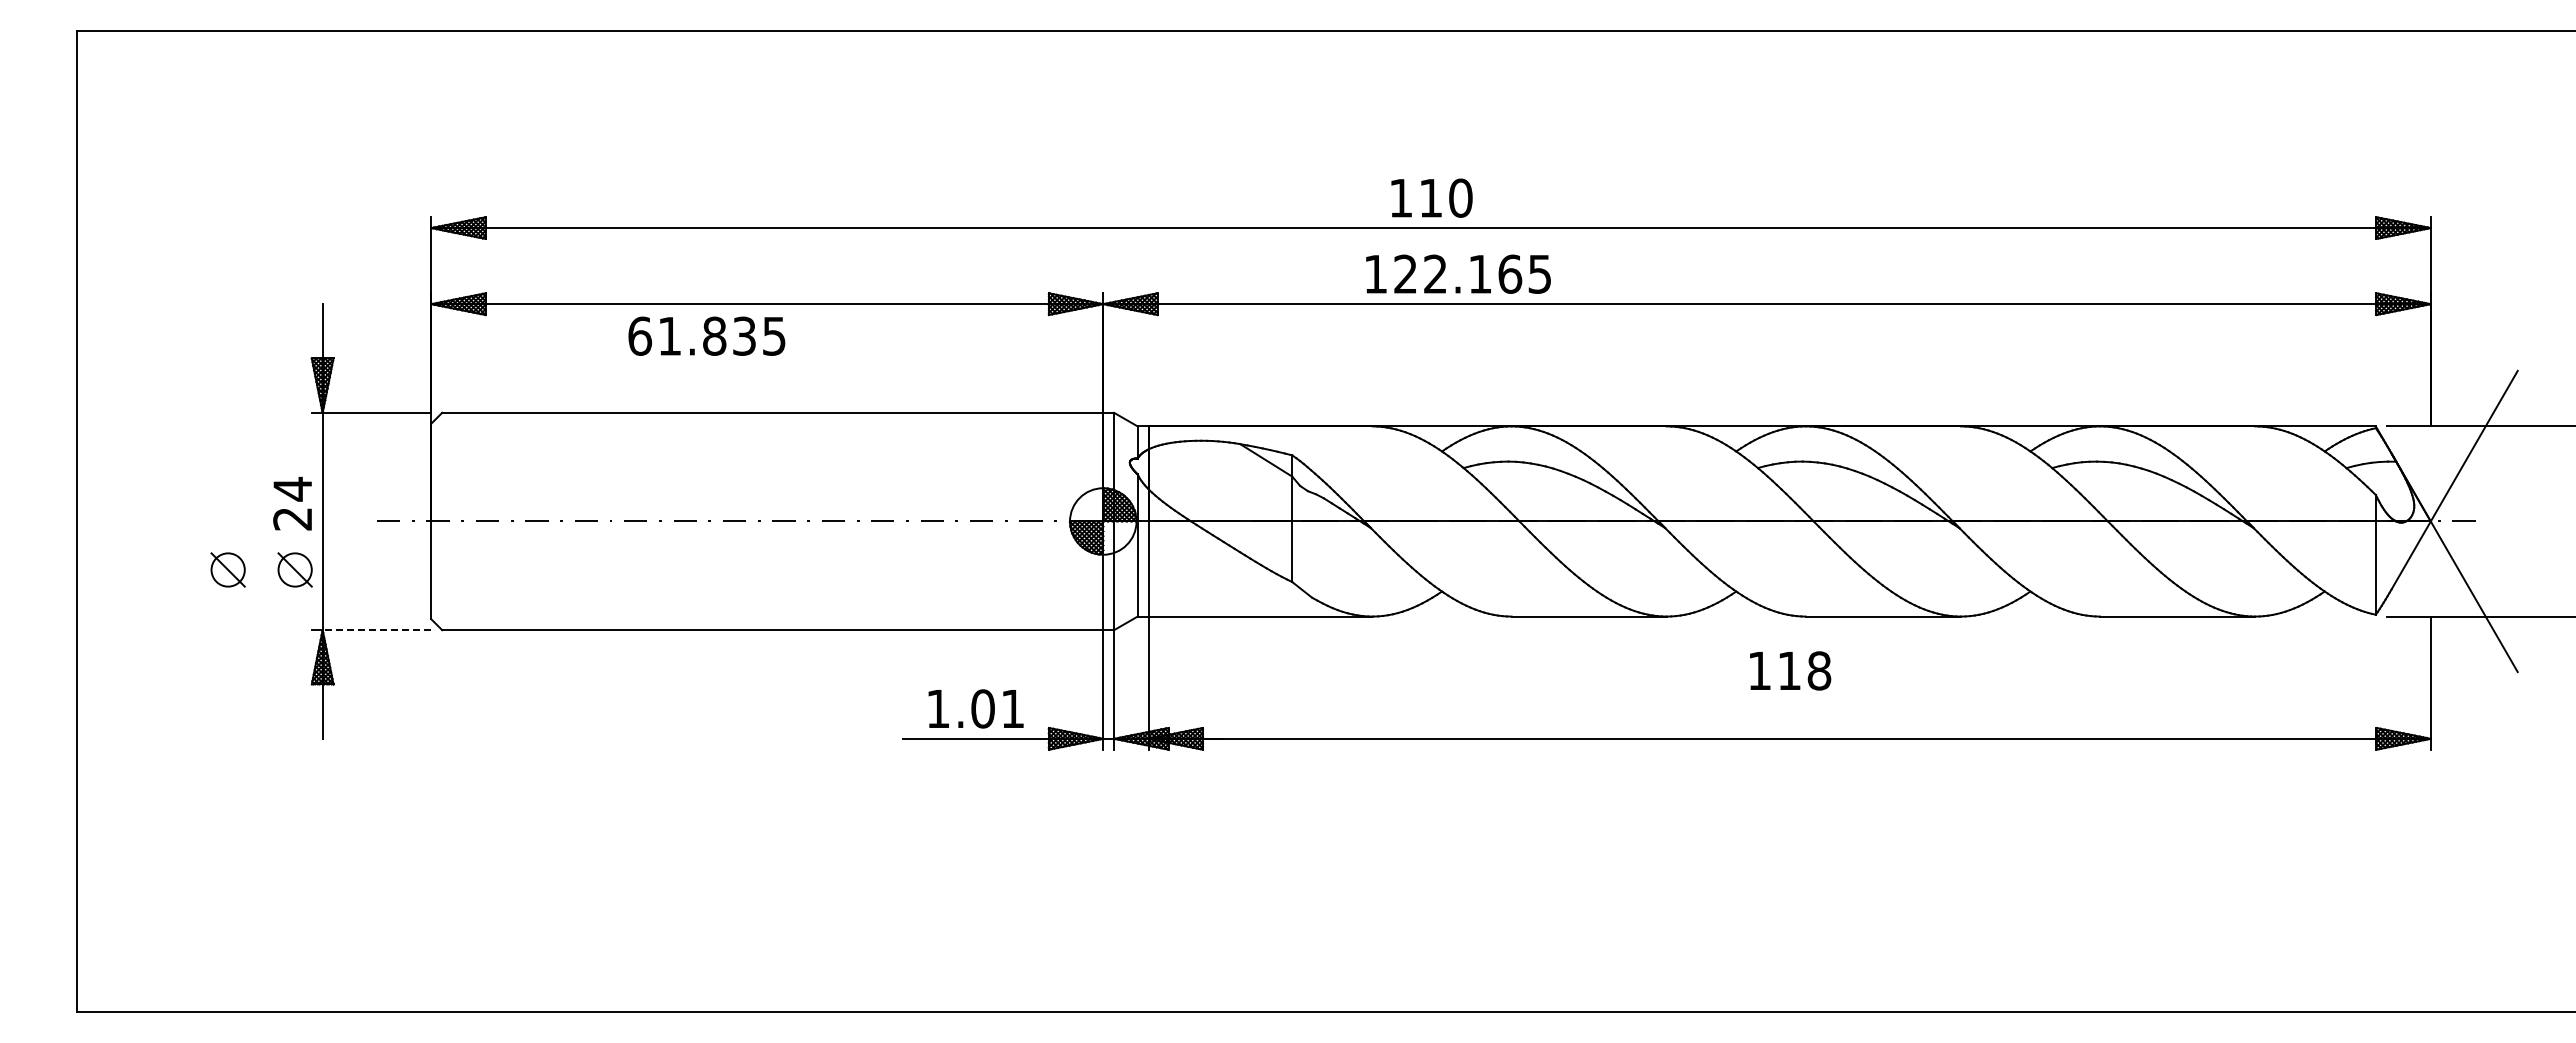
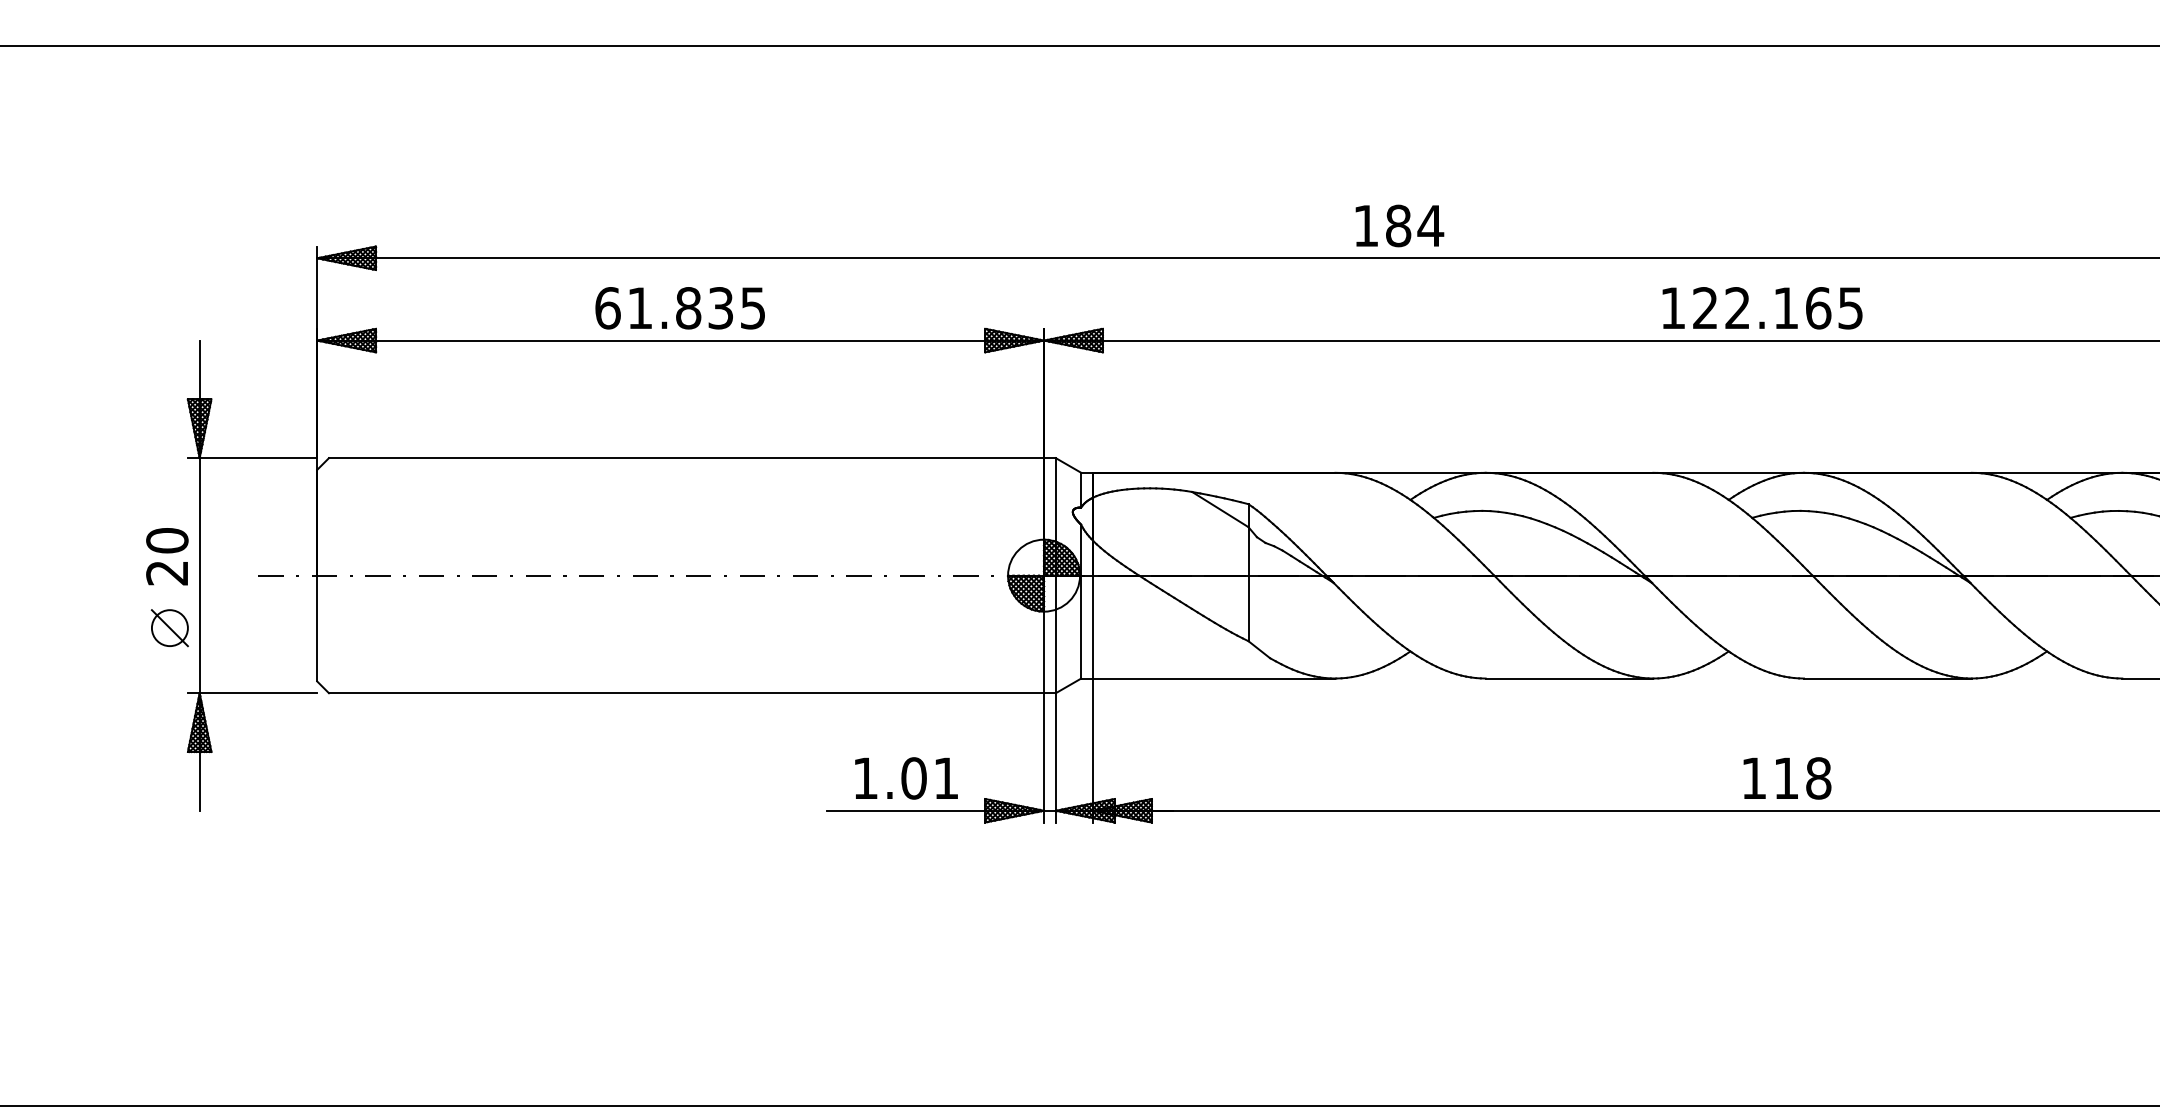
text: (1446, 197) -> (1415, 225), 110 -> 184
text: (1458, 273) -> (1762, 307), moved
text: (706, 335) -> (679, 307), moved
text: (292, 488) -> (167, 539), 24 -> 20
part: (227, 569) -> (96, 627), removed
line: (376, 630) -> (257, 693), dashed -> solid
text: (1790, 670) -> (1787, 777), moved

